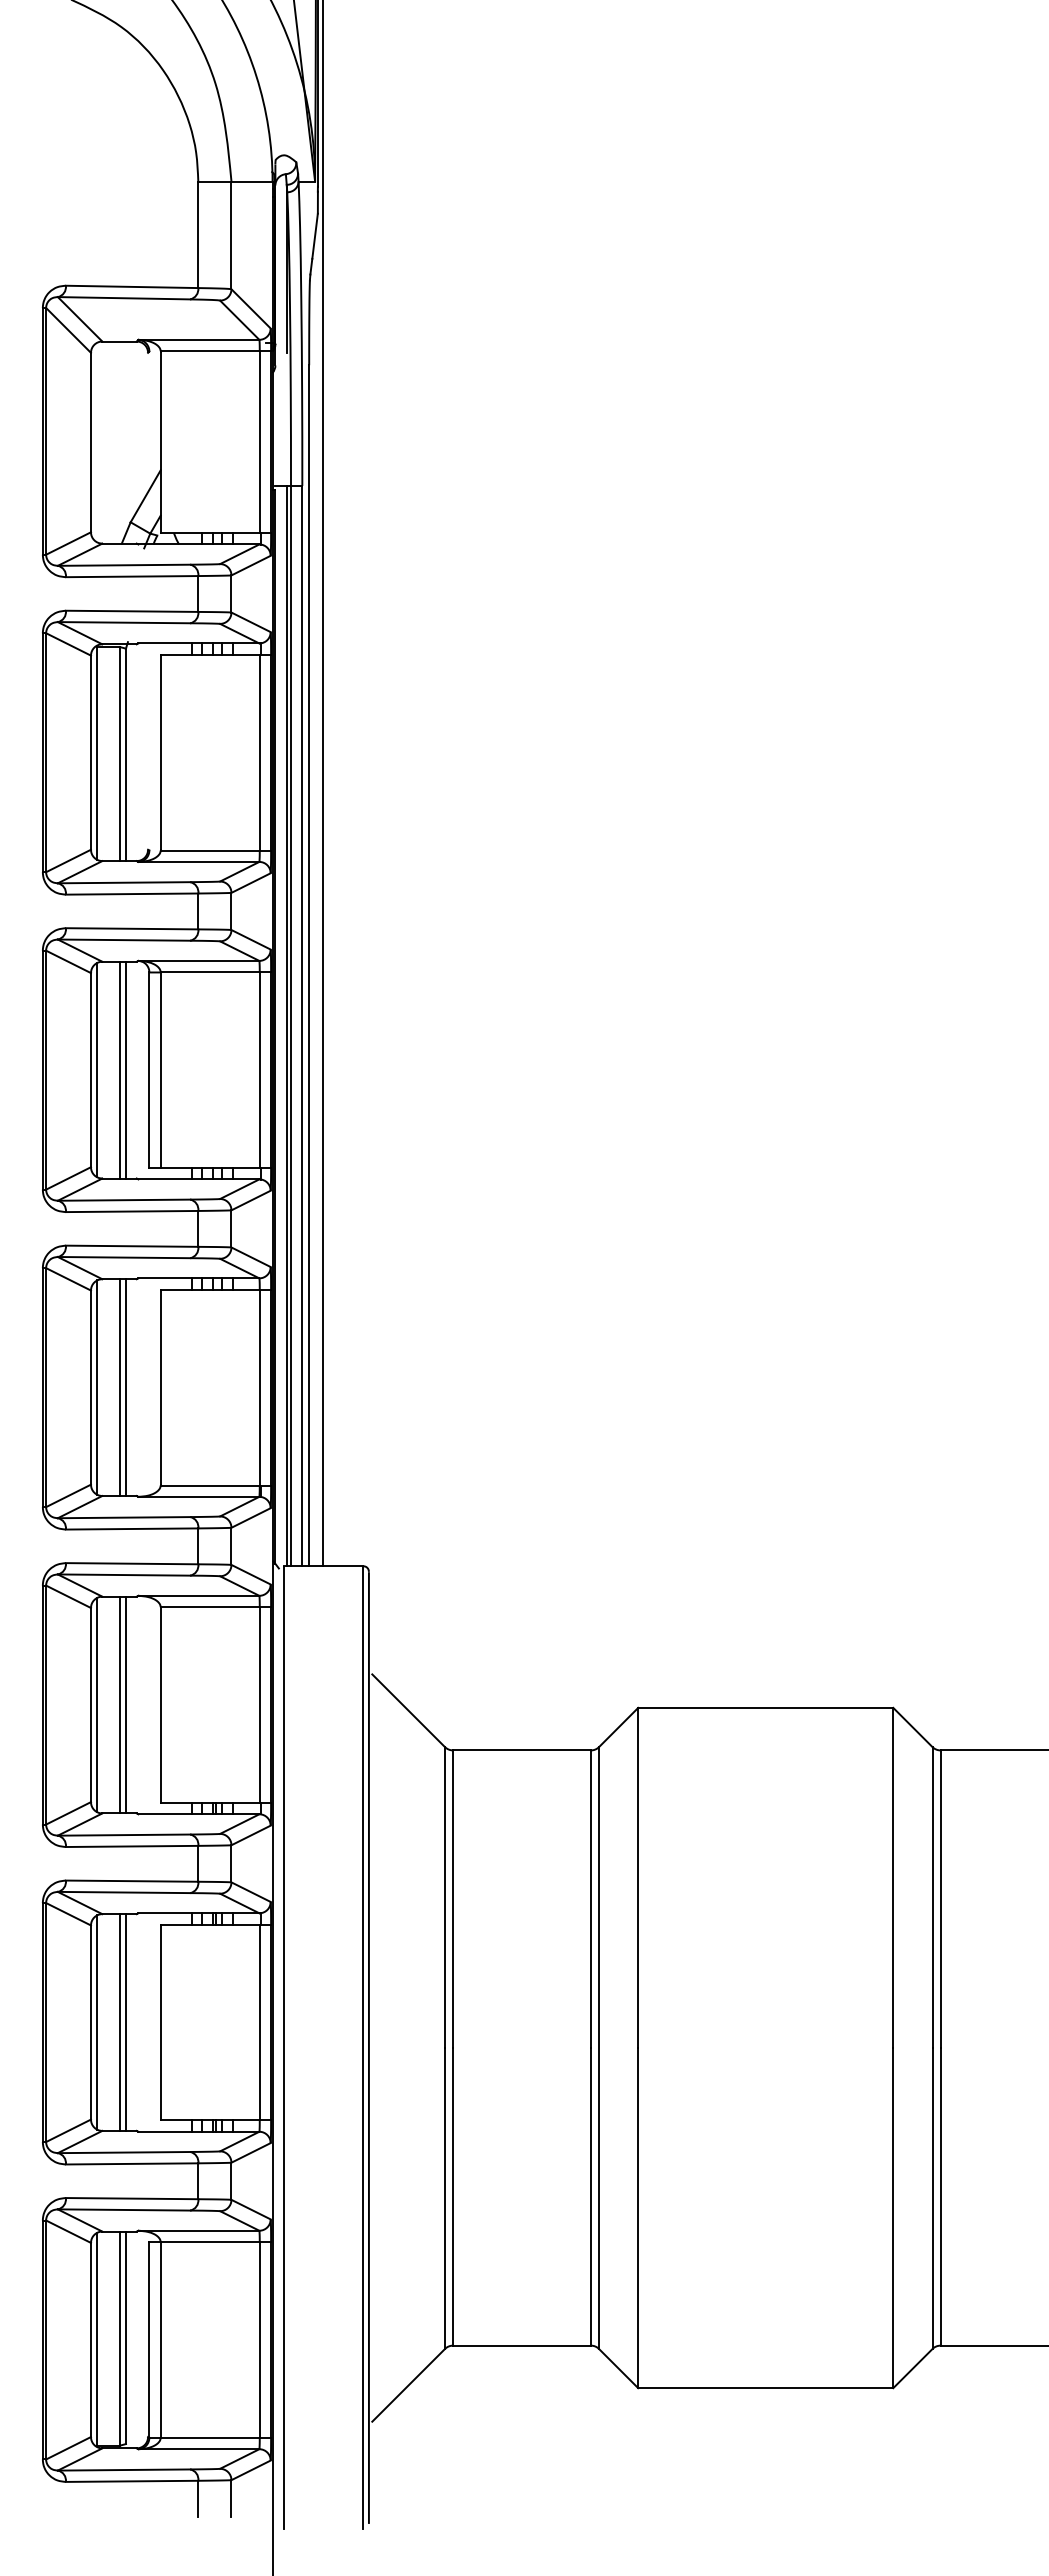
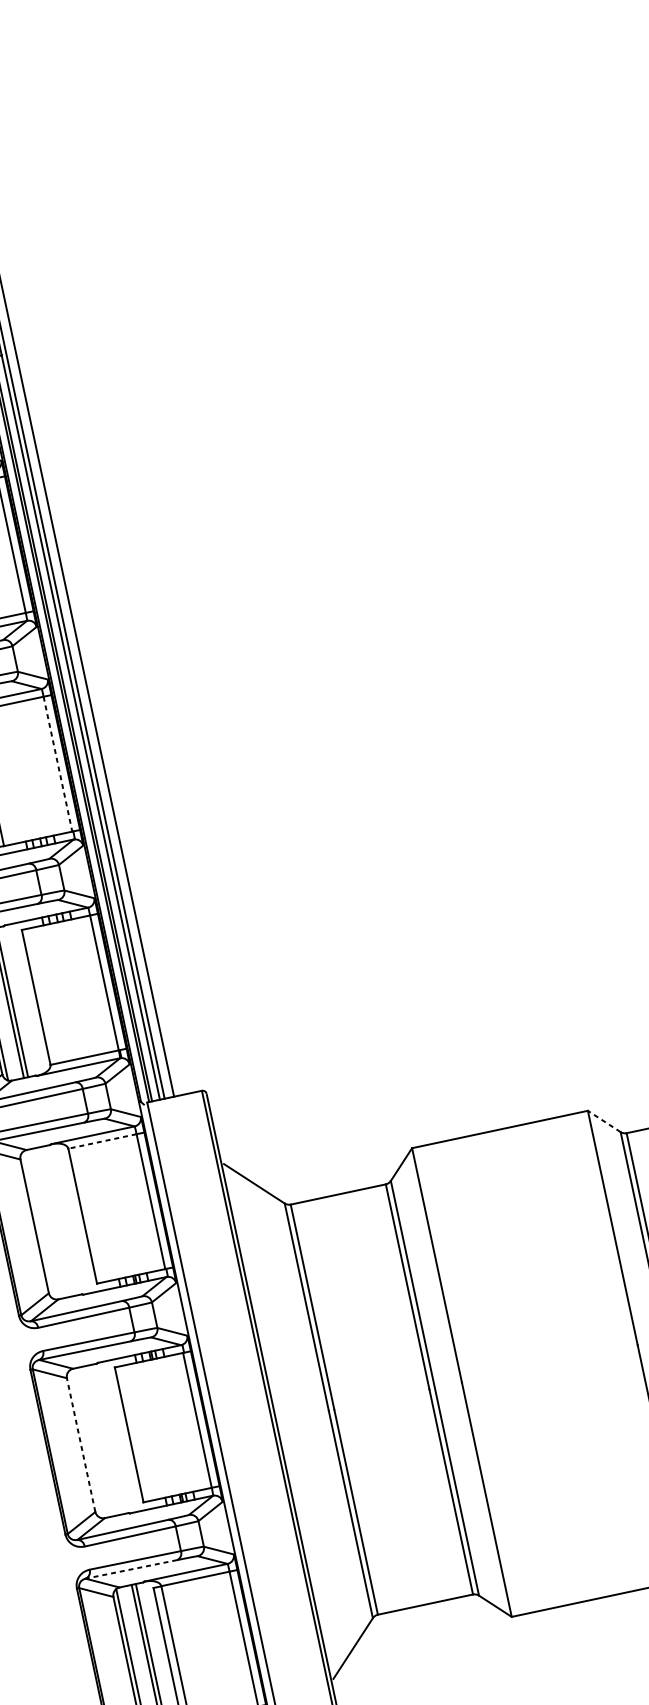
line: (259, 1070) -> (57, 764), solid -> dashed
line: (210, 1607) -> (102, 1141), solid -> dashed
line: (97, 1704) -> (39, 1225), removed
line: (119, 1704) -> (54, 1221), removed
line: (125, 1704) -> (58, 1220), removed
line: (912, 1727) -> (603, 1121), solid -> dashed
line: (91, 2022) -> (81, 1445), solid -> dashed
line: (97, 2022) -> (85, 1444), removed
line: (119, 2022) -> (100, 1440), removed
line: (125, 2022) -> (104, 1440), removed
line: (123, 2209) -> (130, 1569), solid -> dashed

